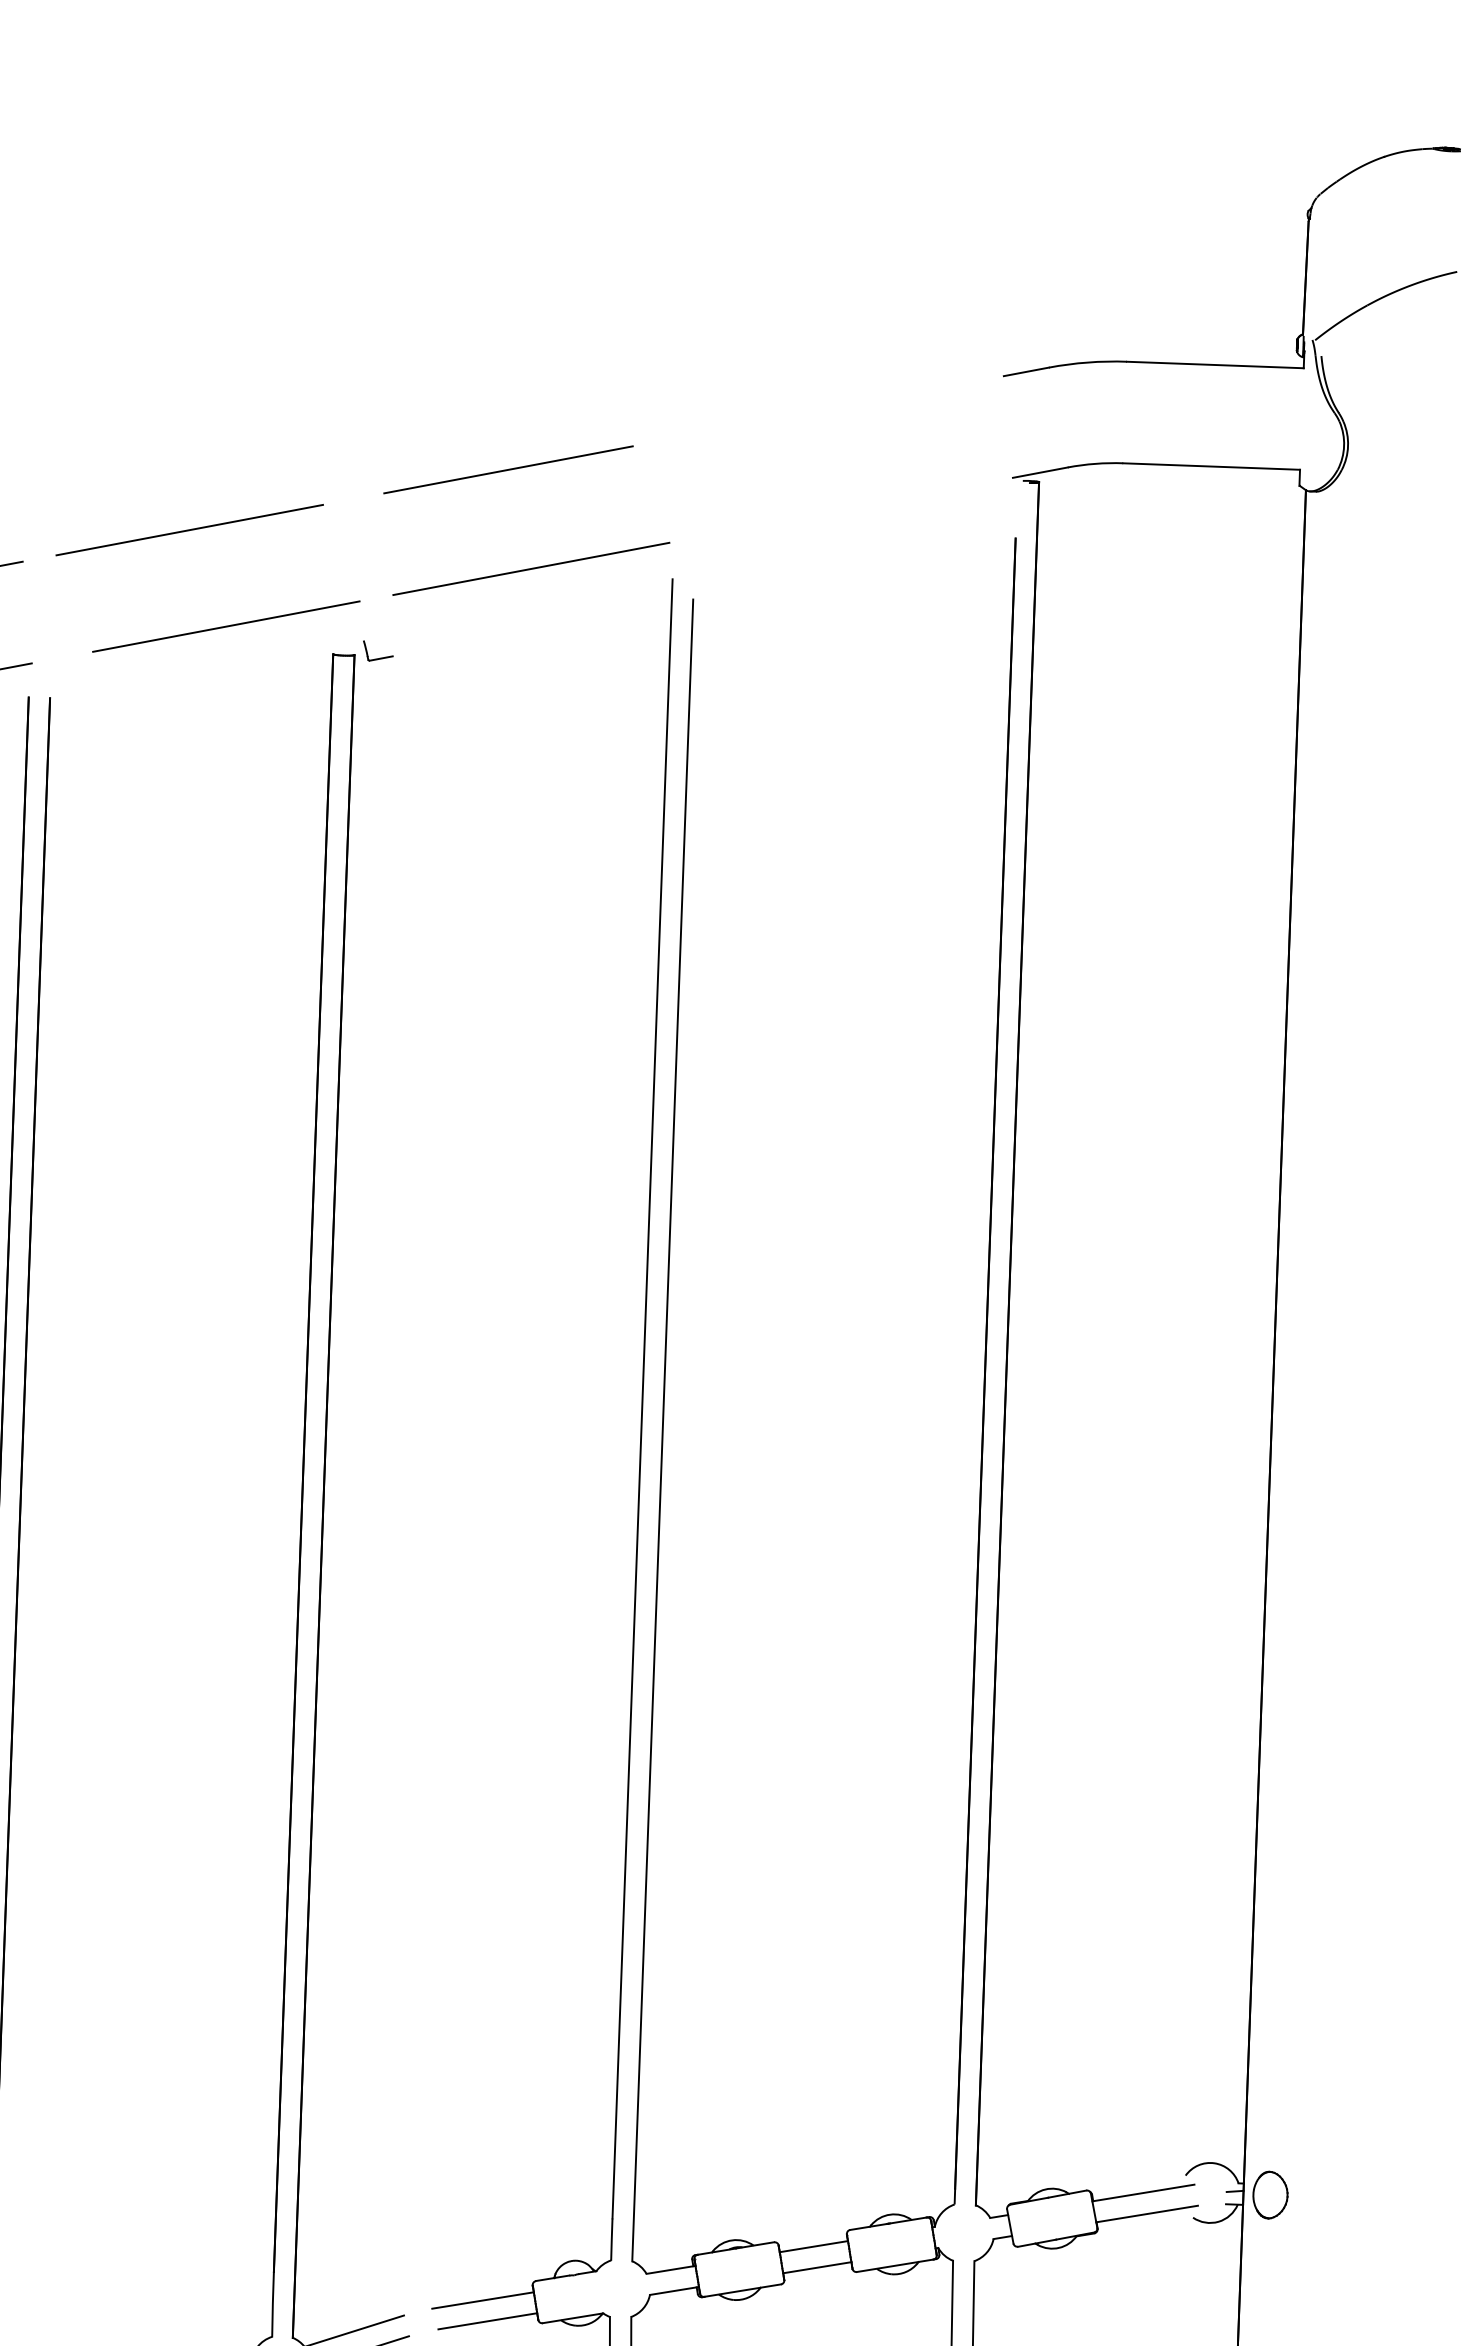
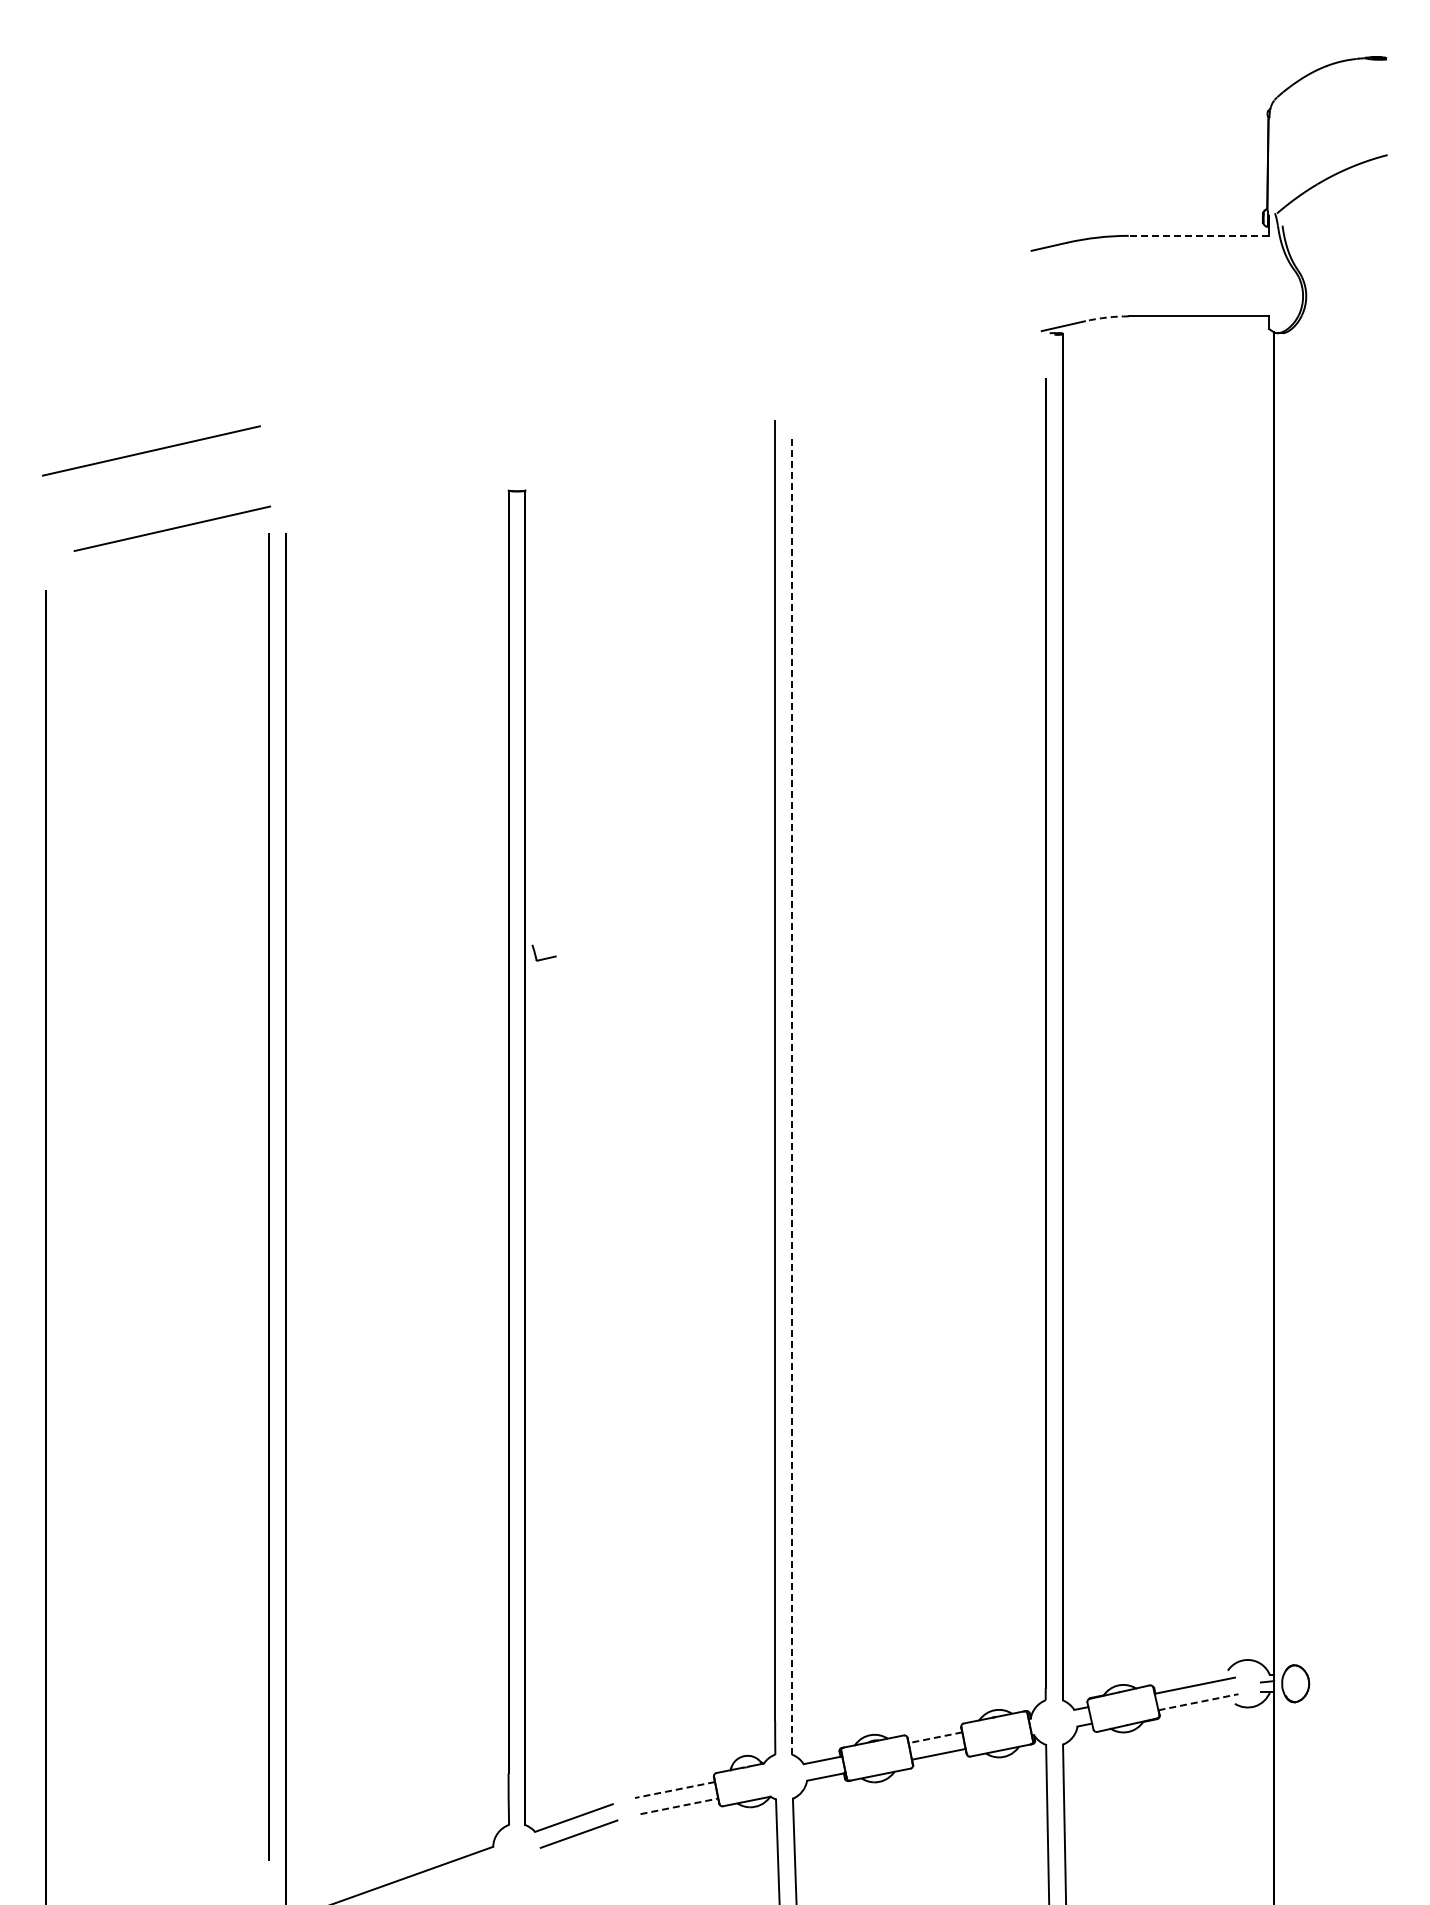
line: (1214, 364) -> (1198, 235), solid -> dashed
arc: (1095, 463) -> (1106, 317), solid -> dashed
line: (507, 469) -> (641, 339), removed
line: (189, 530) -> (391, 396), removed
line: (530, 567) -> (662, 416), removed
line: (225, 626) -> (422, 471), removed
part: (377, 650) -> (543, 952), moved
line: (663, 1430) -> (792, 1095), solid -> dashed
line: (1147, 2214) -> (1198, 1702), solid -> dashed
line: (813, 2246) -> (935, 1737), solid -> dashed
line: (483, 2301) -> (675, 1790), solid -> dashed
line: (487, 2321) -> (679, 1806), solid -> dashed

